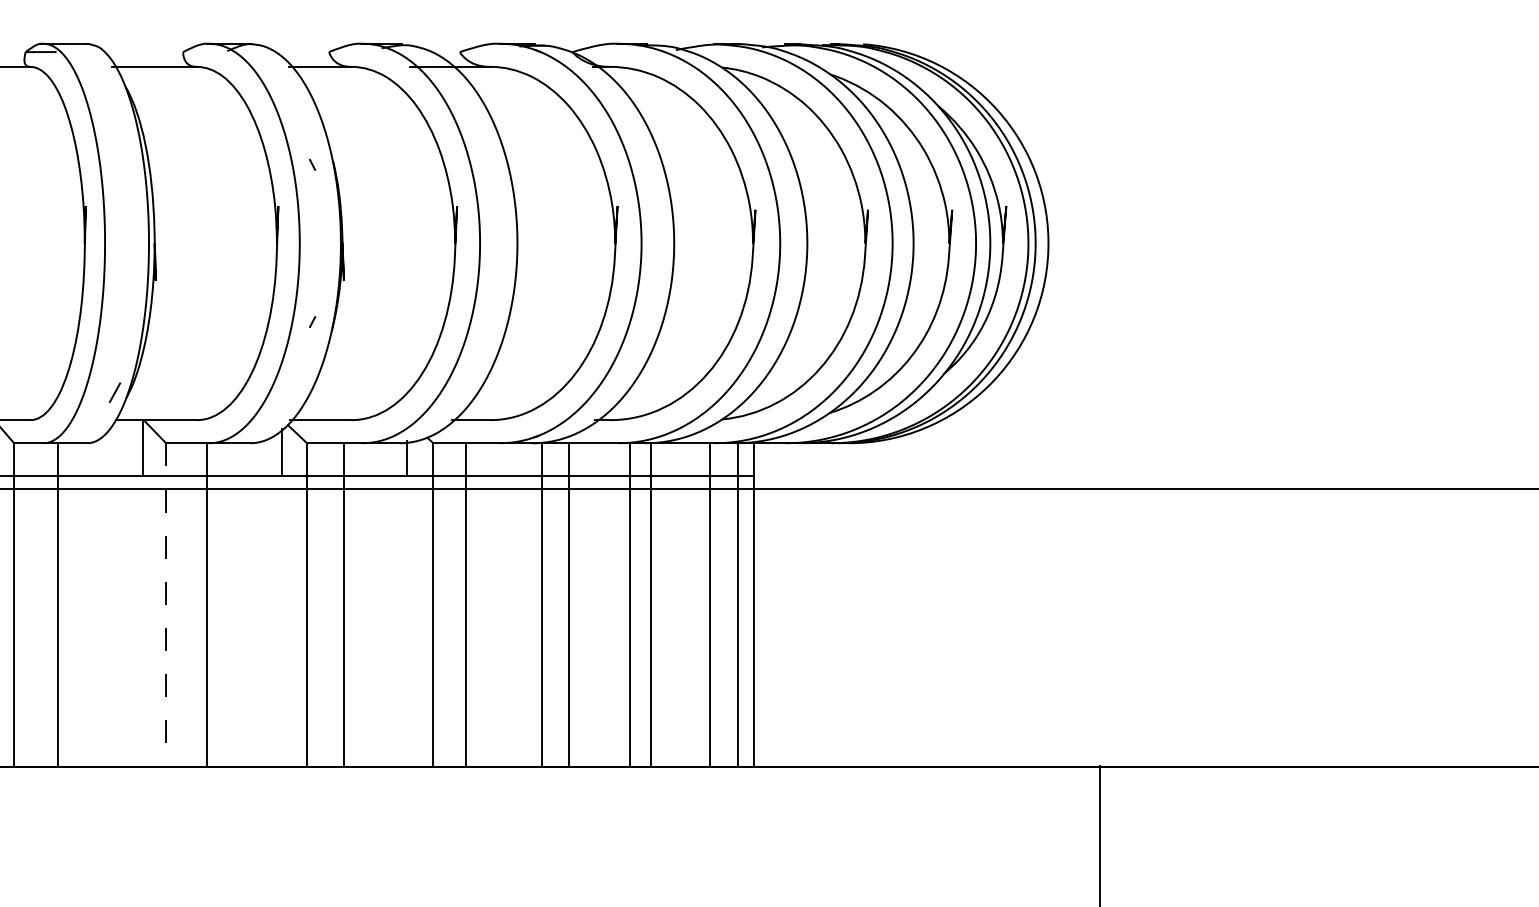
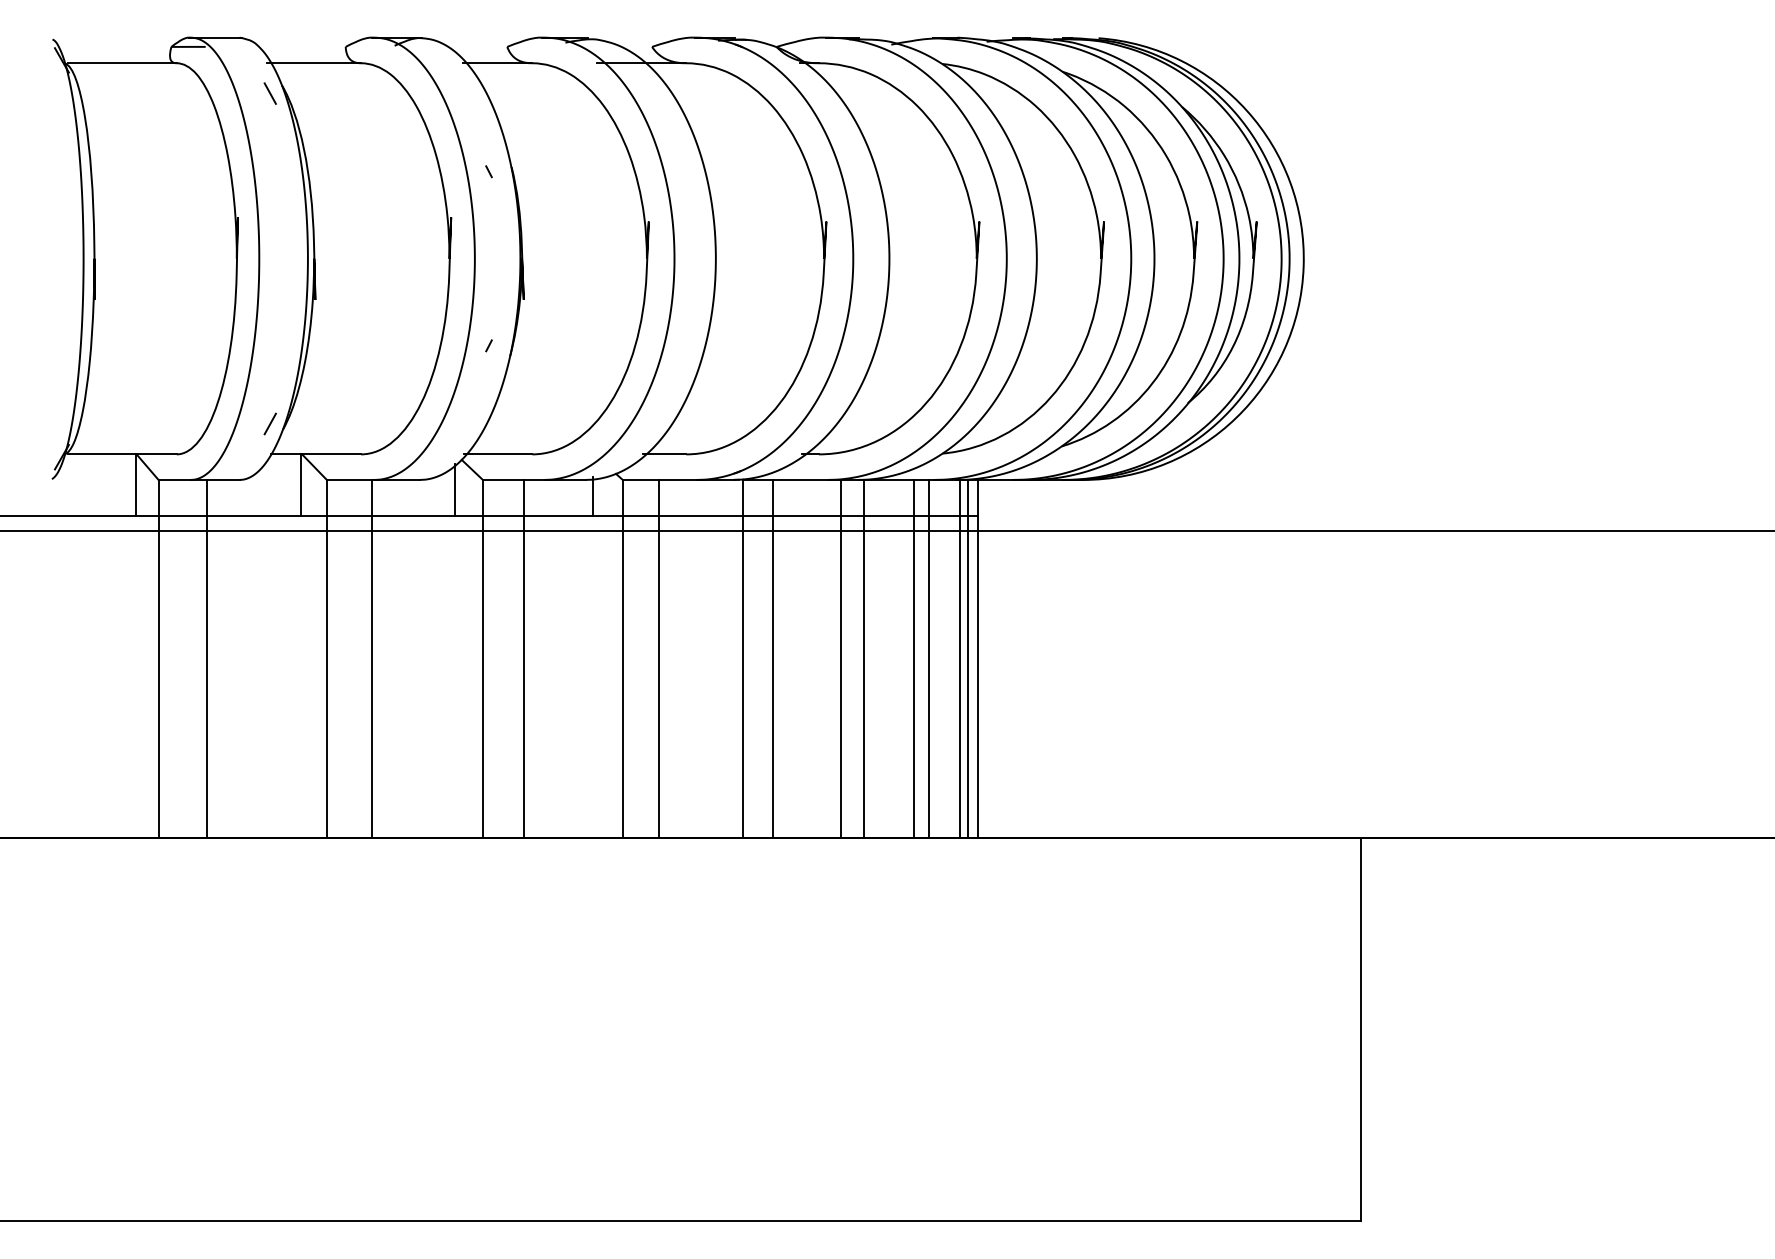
line: (114, 94) -> (269, 93), added
line: (165, 604) -> (326, 658), dashed -> solid
line: (695, 604) -> (913, 658), added
line: (744, 604) -> (967, 658), added

